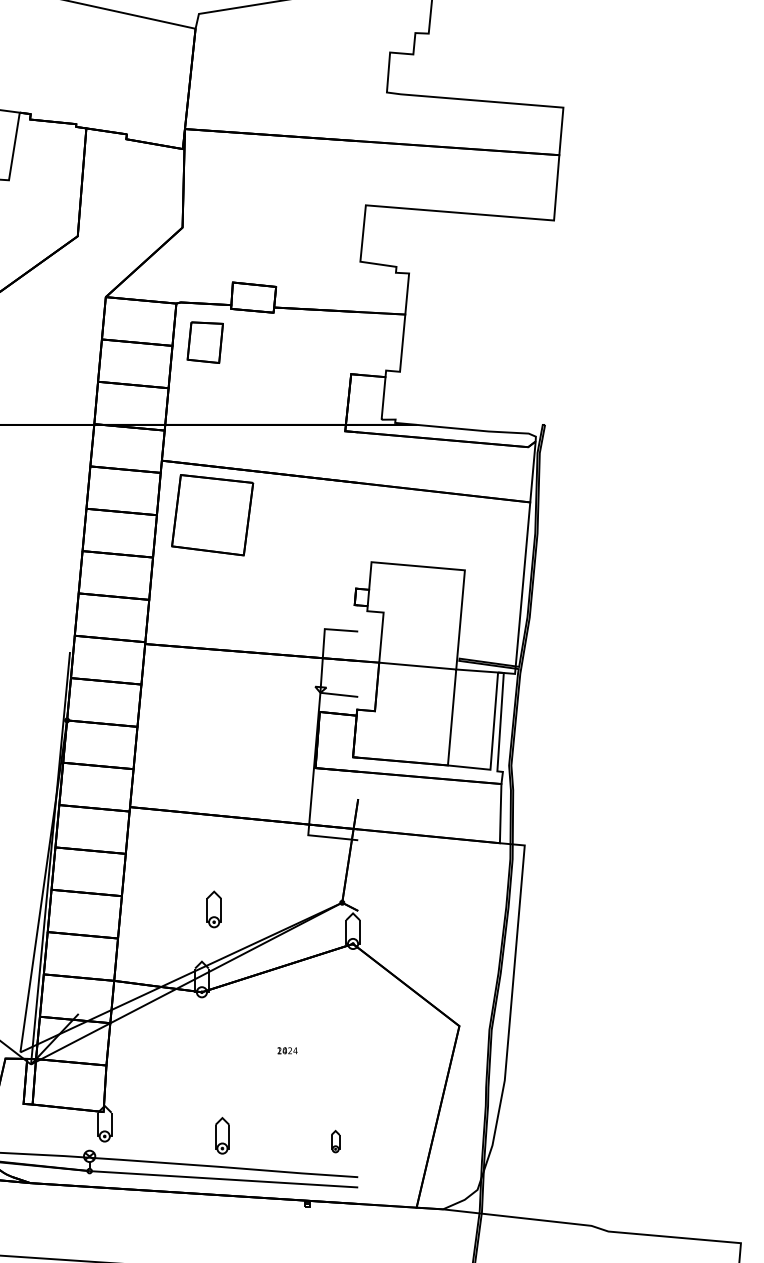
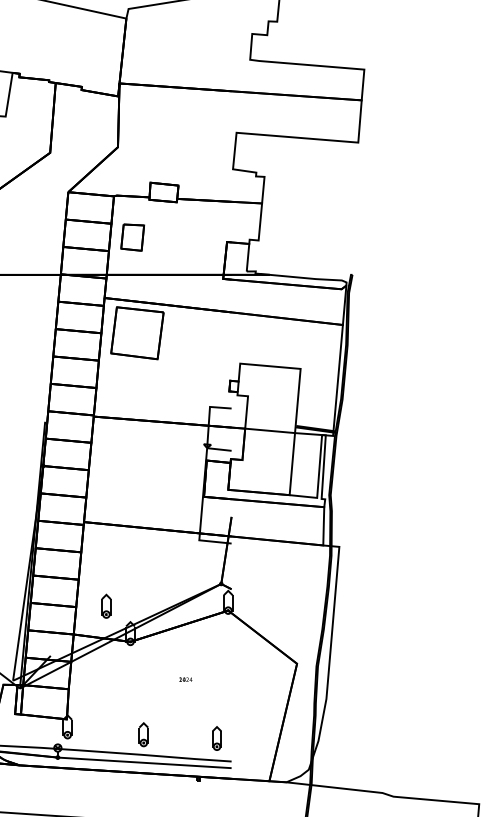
part: (205, 342) -> (132, 237), moved
part: (214, 908) -> (106, 605), moved
part: (334, 1141) -> (216, 738), size x1.67

